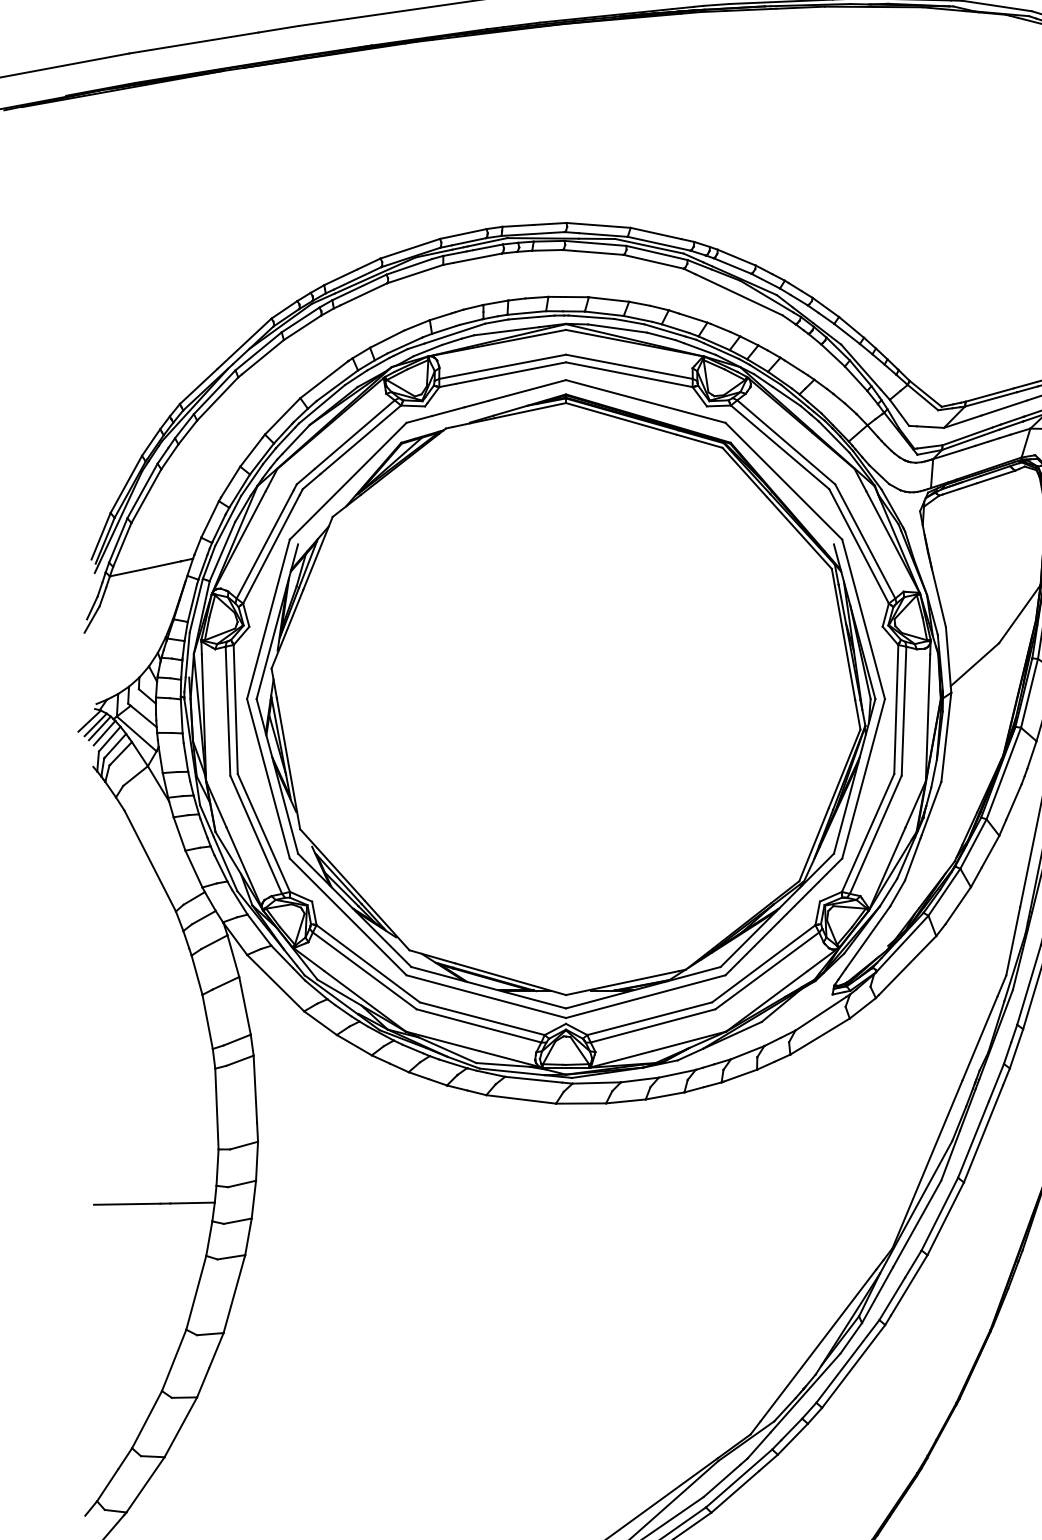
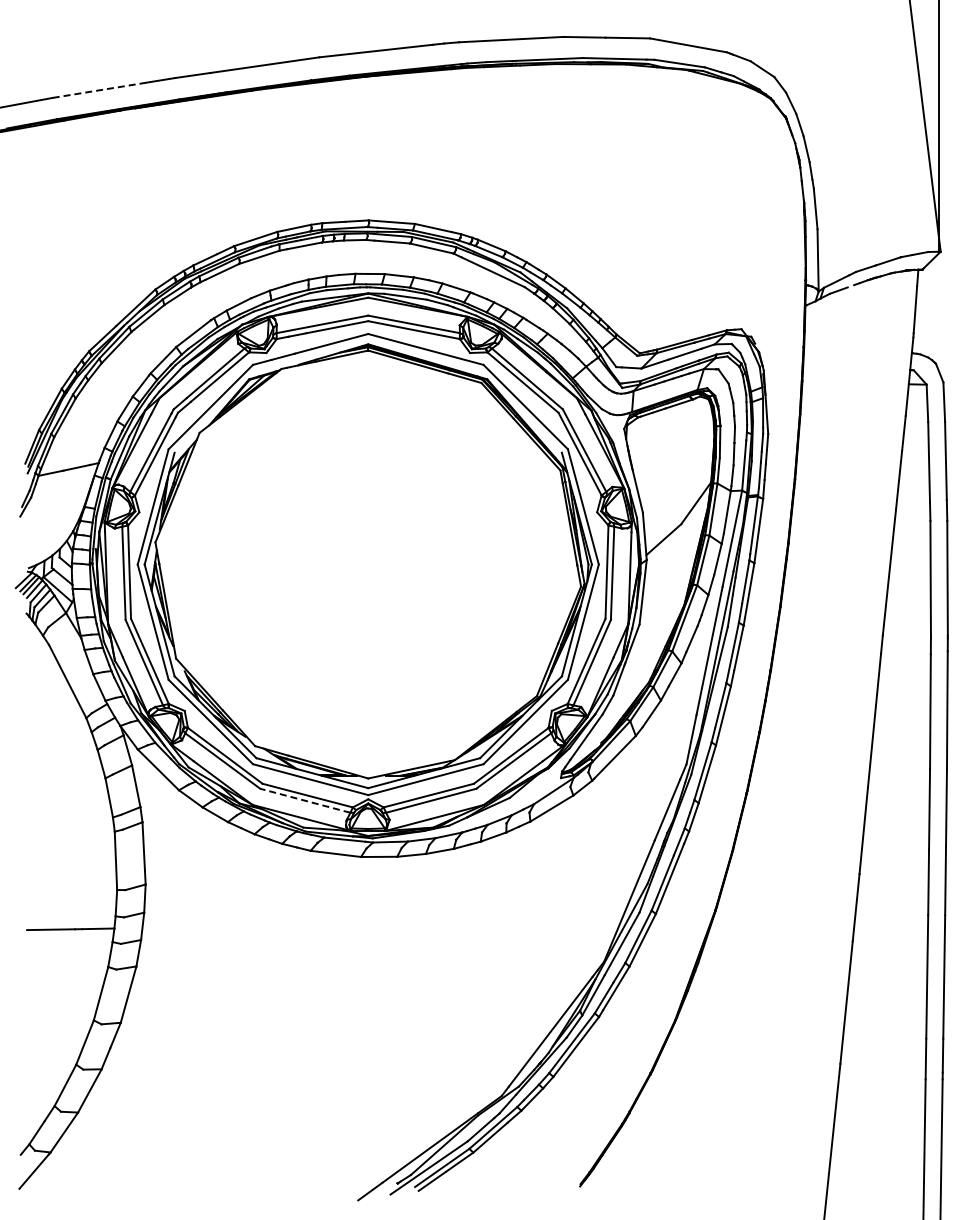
line: (194, 43) -> (99, 90), solid -> dashed
line: (479, 1025) -> (305, 800), solid -> dashed

